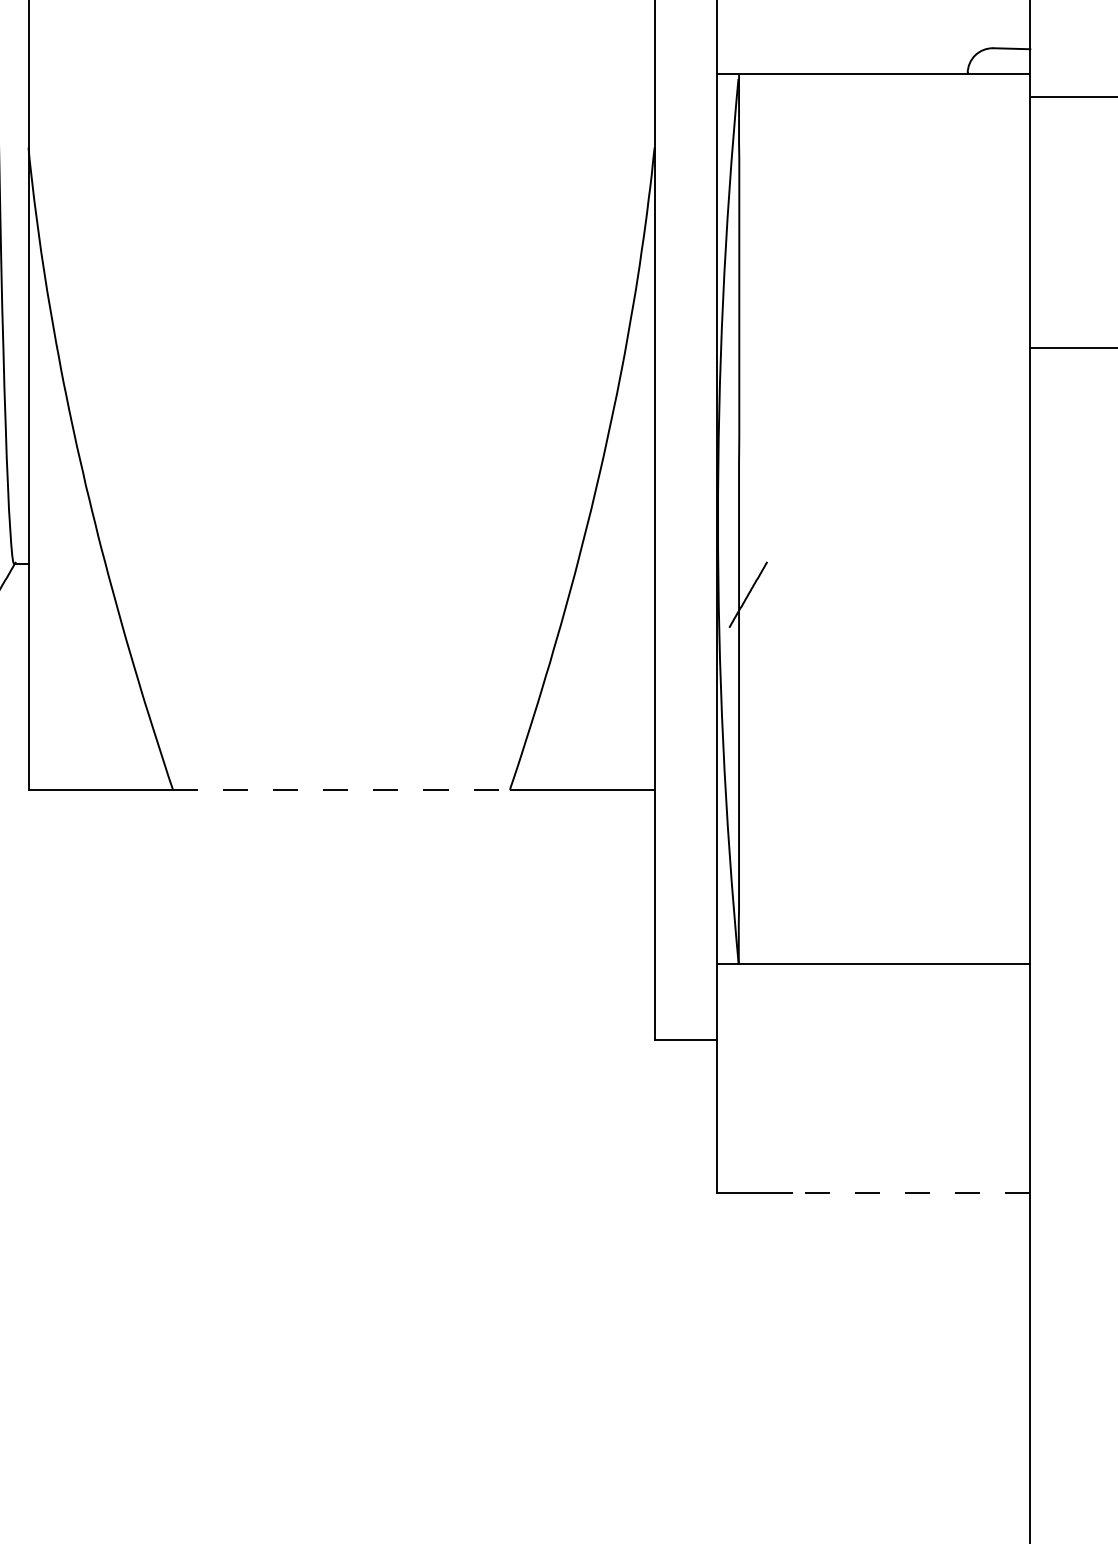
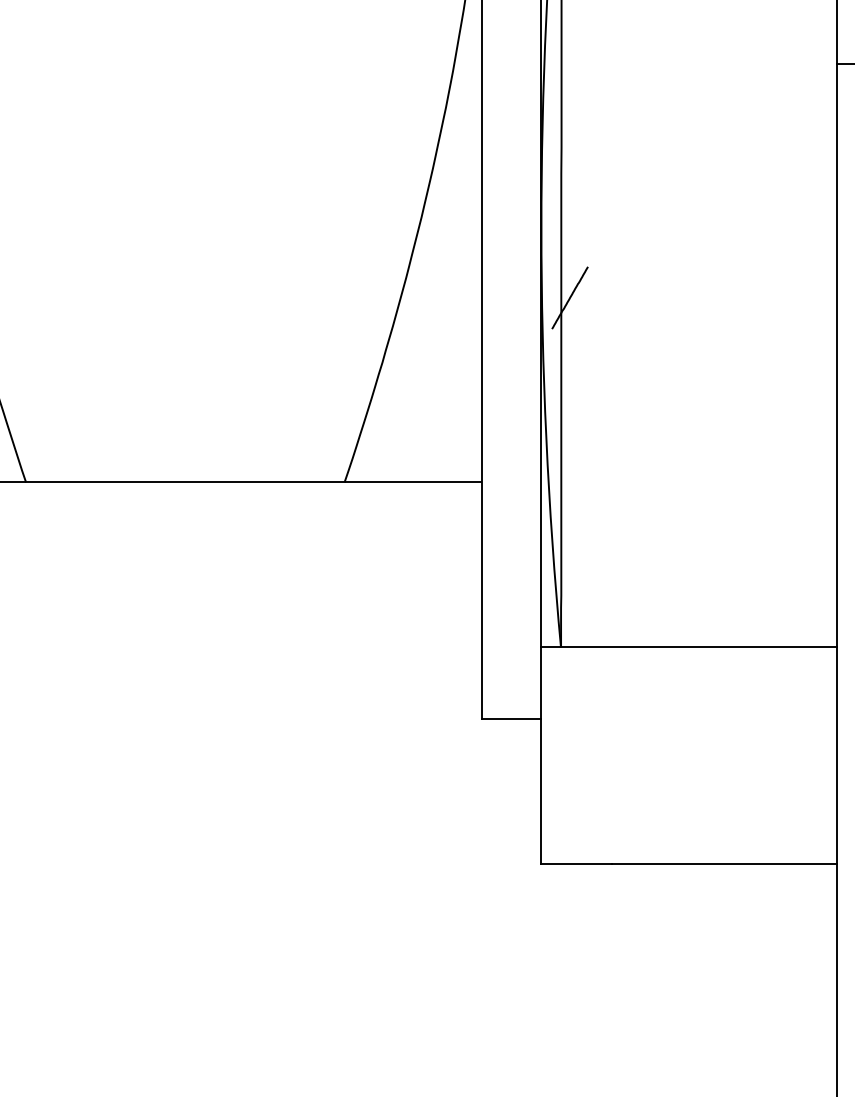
line: (341, 789) -> (185, 482), dashed -> solid
line: (911, 1193) -> (724, 864), dashed -> solid

